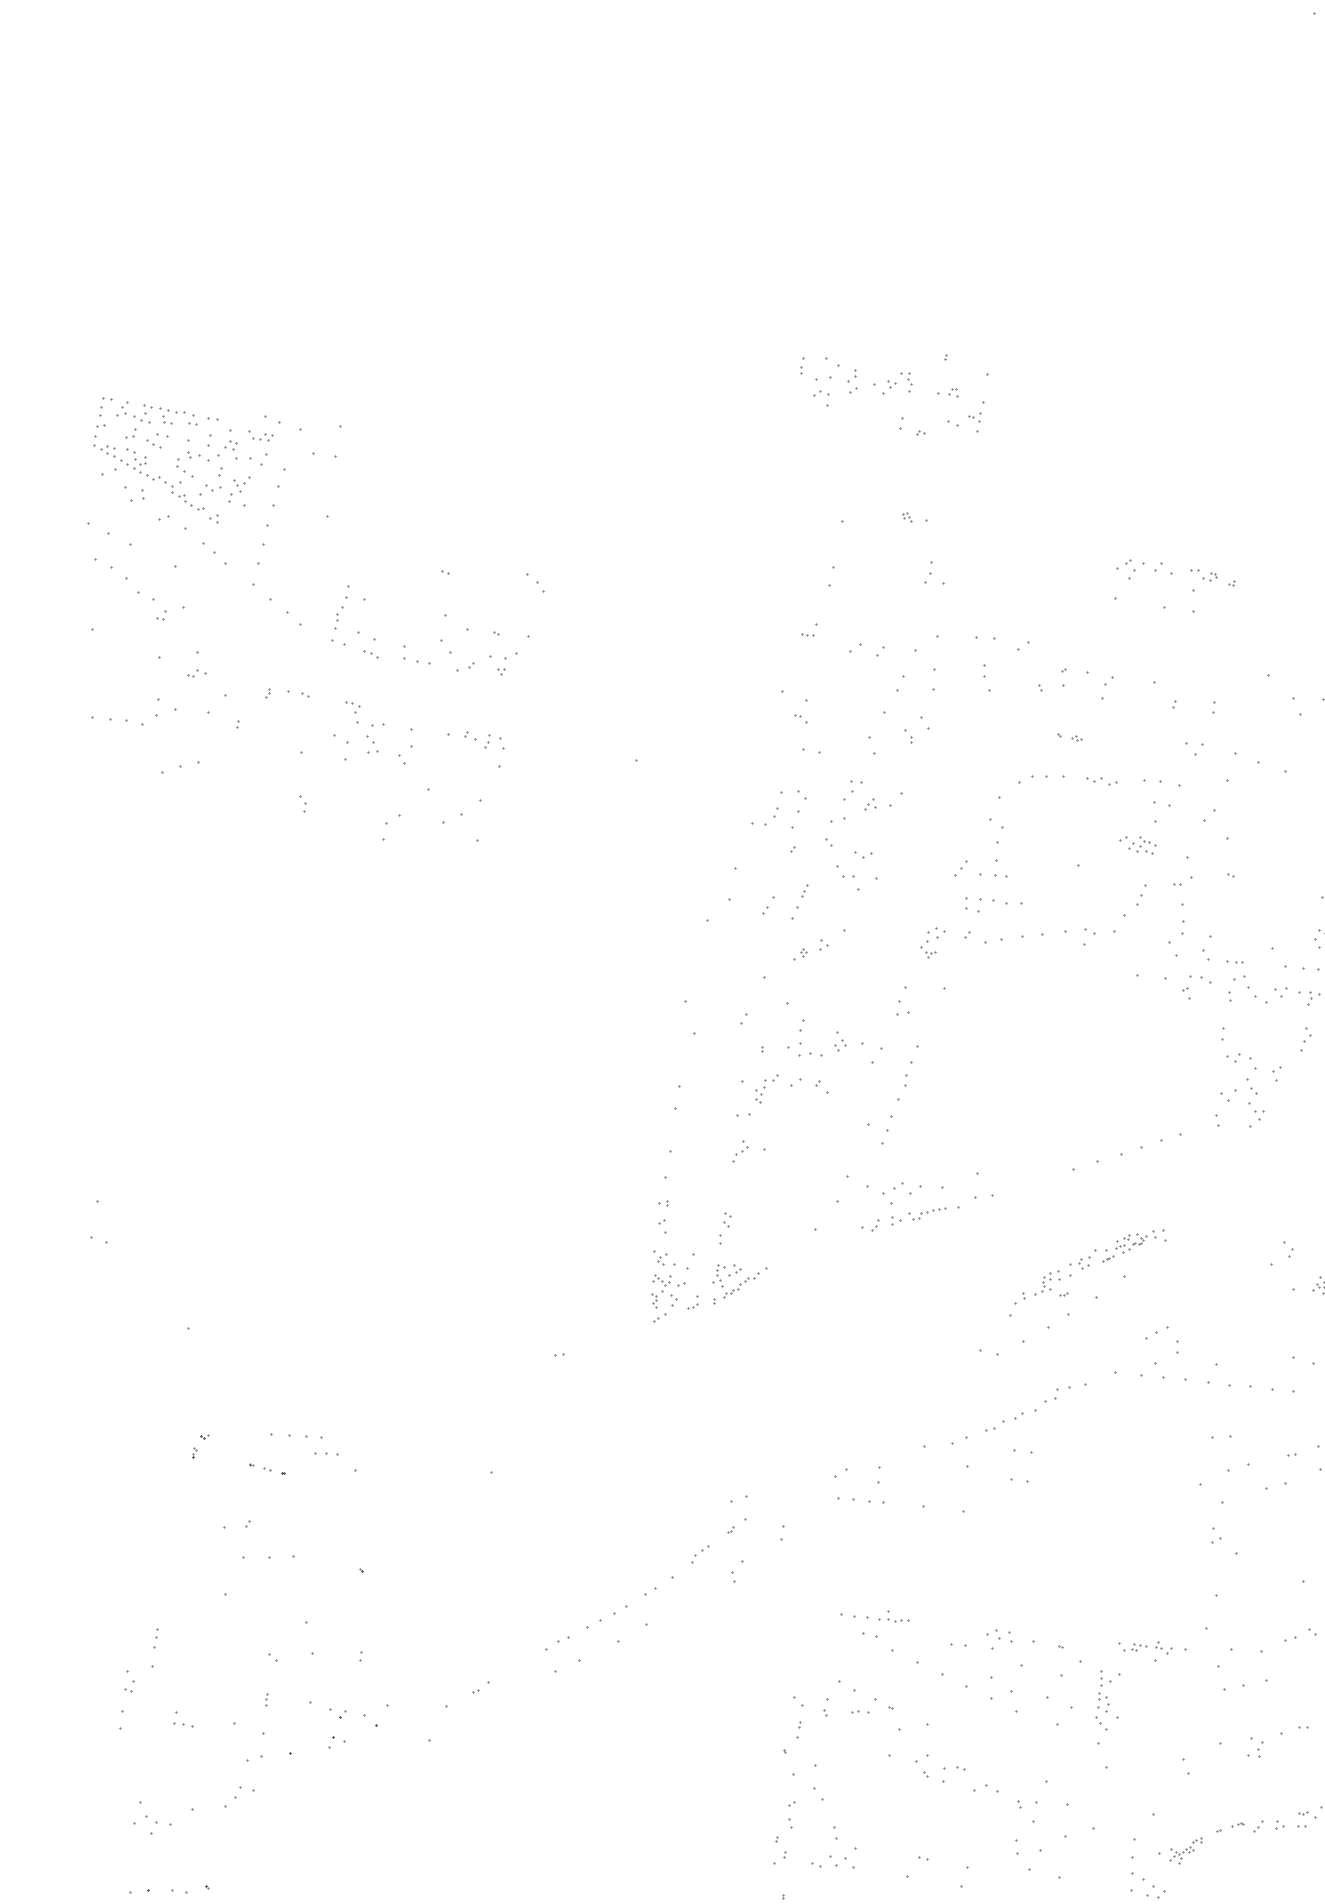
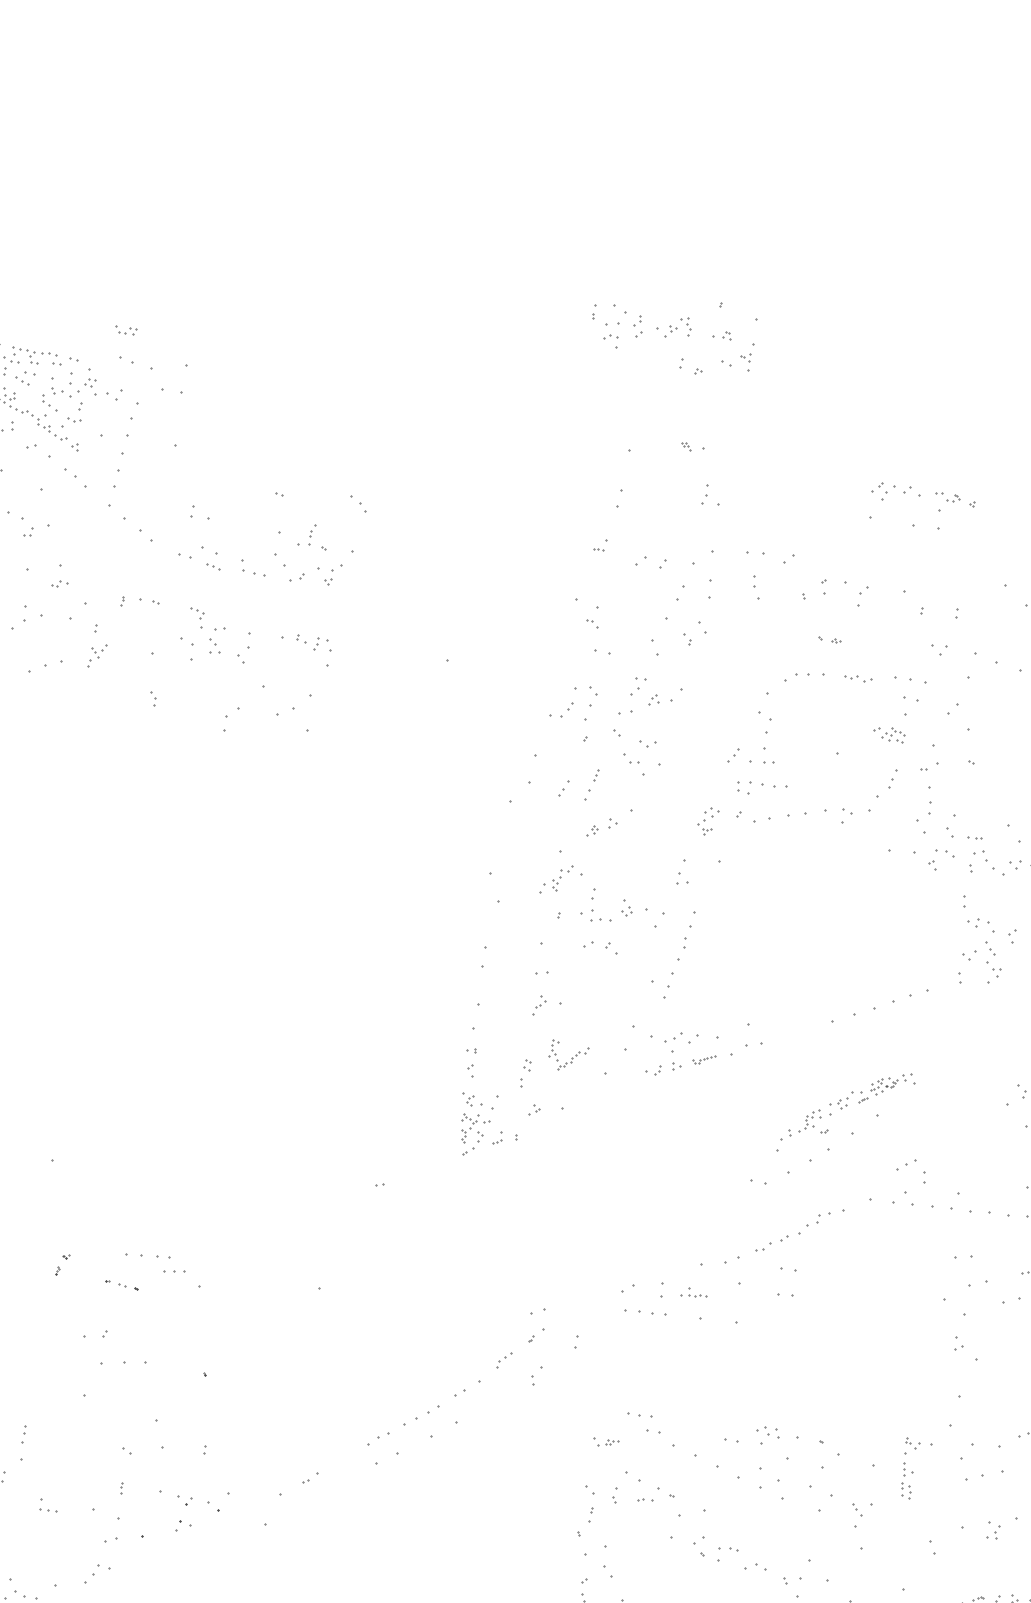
part: (260, 435) -> (125, 329), moved
part: (239, 489) -> (97, 655), moved
part: (338, 617) -> (311, 534), moved
part: (766, 1088) -> (562, 878), moved
part: (927, 1213) -> (704, 1059), size x0.7
part: (735, 1281) -> (568, 1055), moved
part: (893, 1616) -> (693, 1292), moved
part: (1132, 1646) -> (606, 1441), moved
part: (1104, 1691) -> (906, 1481), moved

